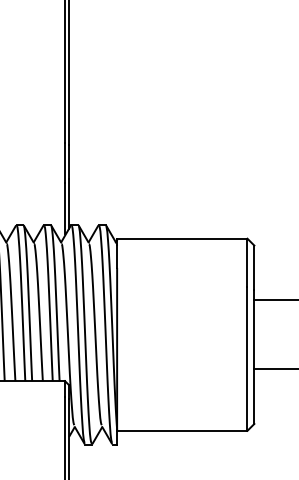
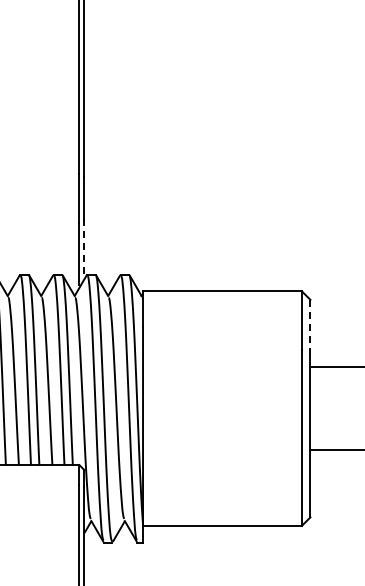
line: (69, 204) -> (84, 249), solid -> dashed
line: (254, 268) -> (310, 327), solid -> dashed

